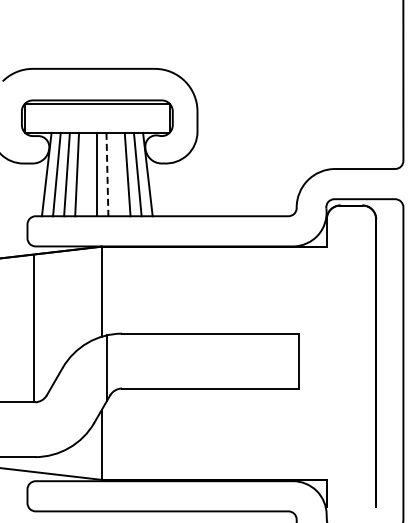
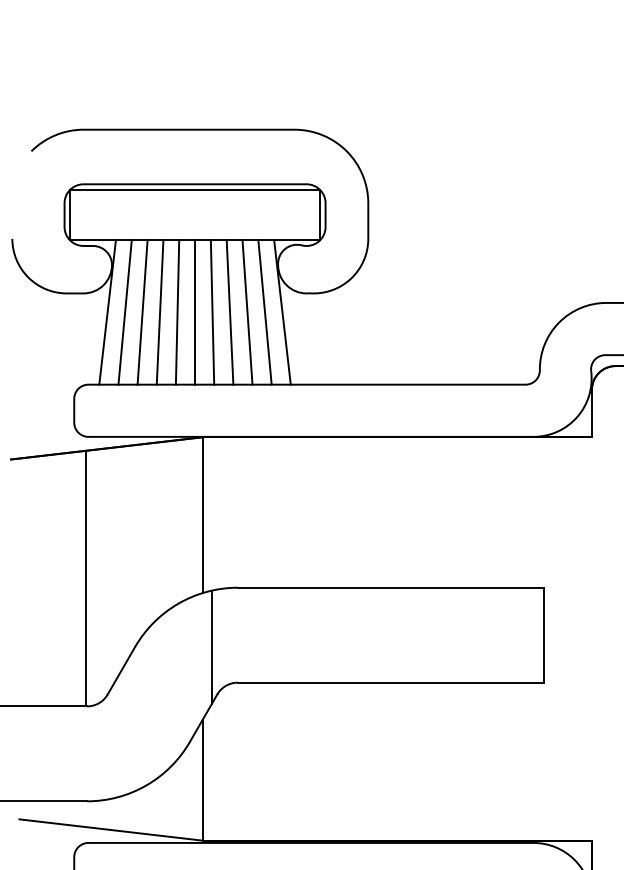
line: (87, 174) -> (178, 312), added
line: (107, 174) -> (212, 312), dashed -> solid
line: (117, 174) -> (229, 312), added

